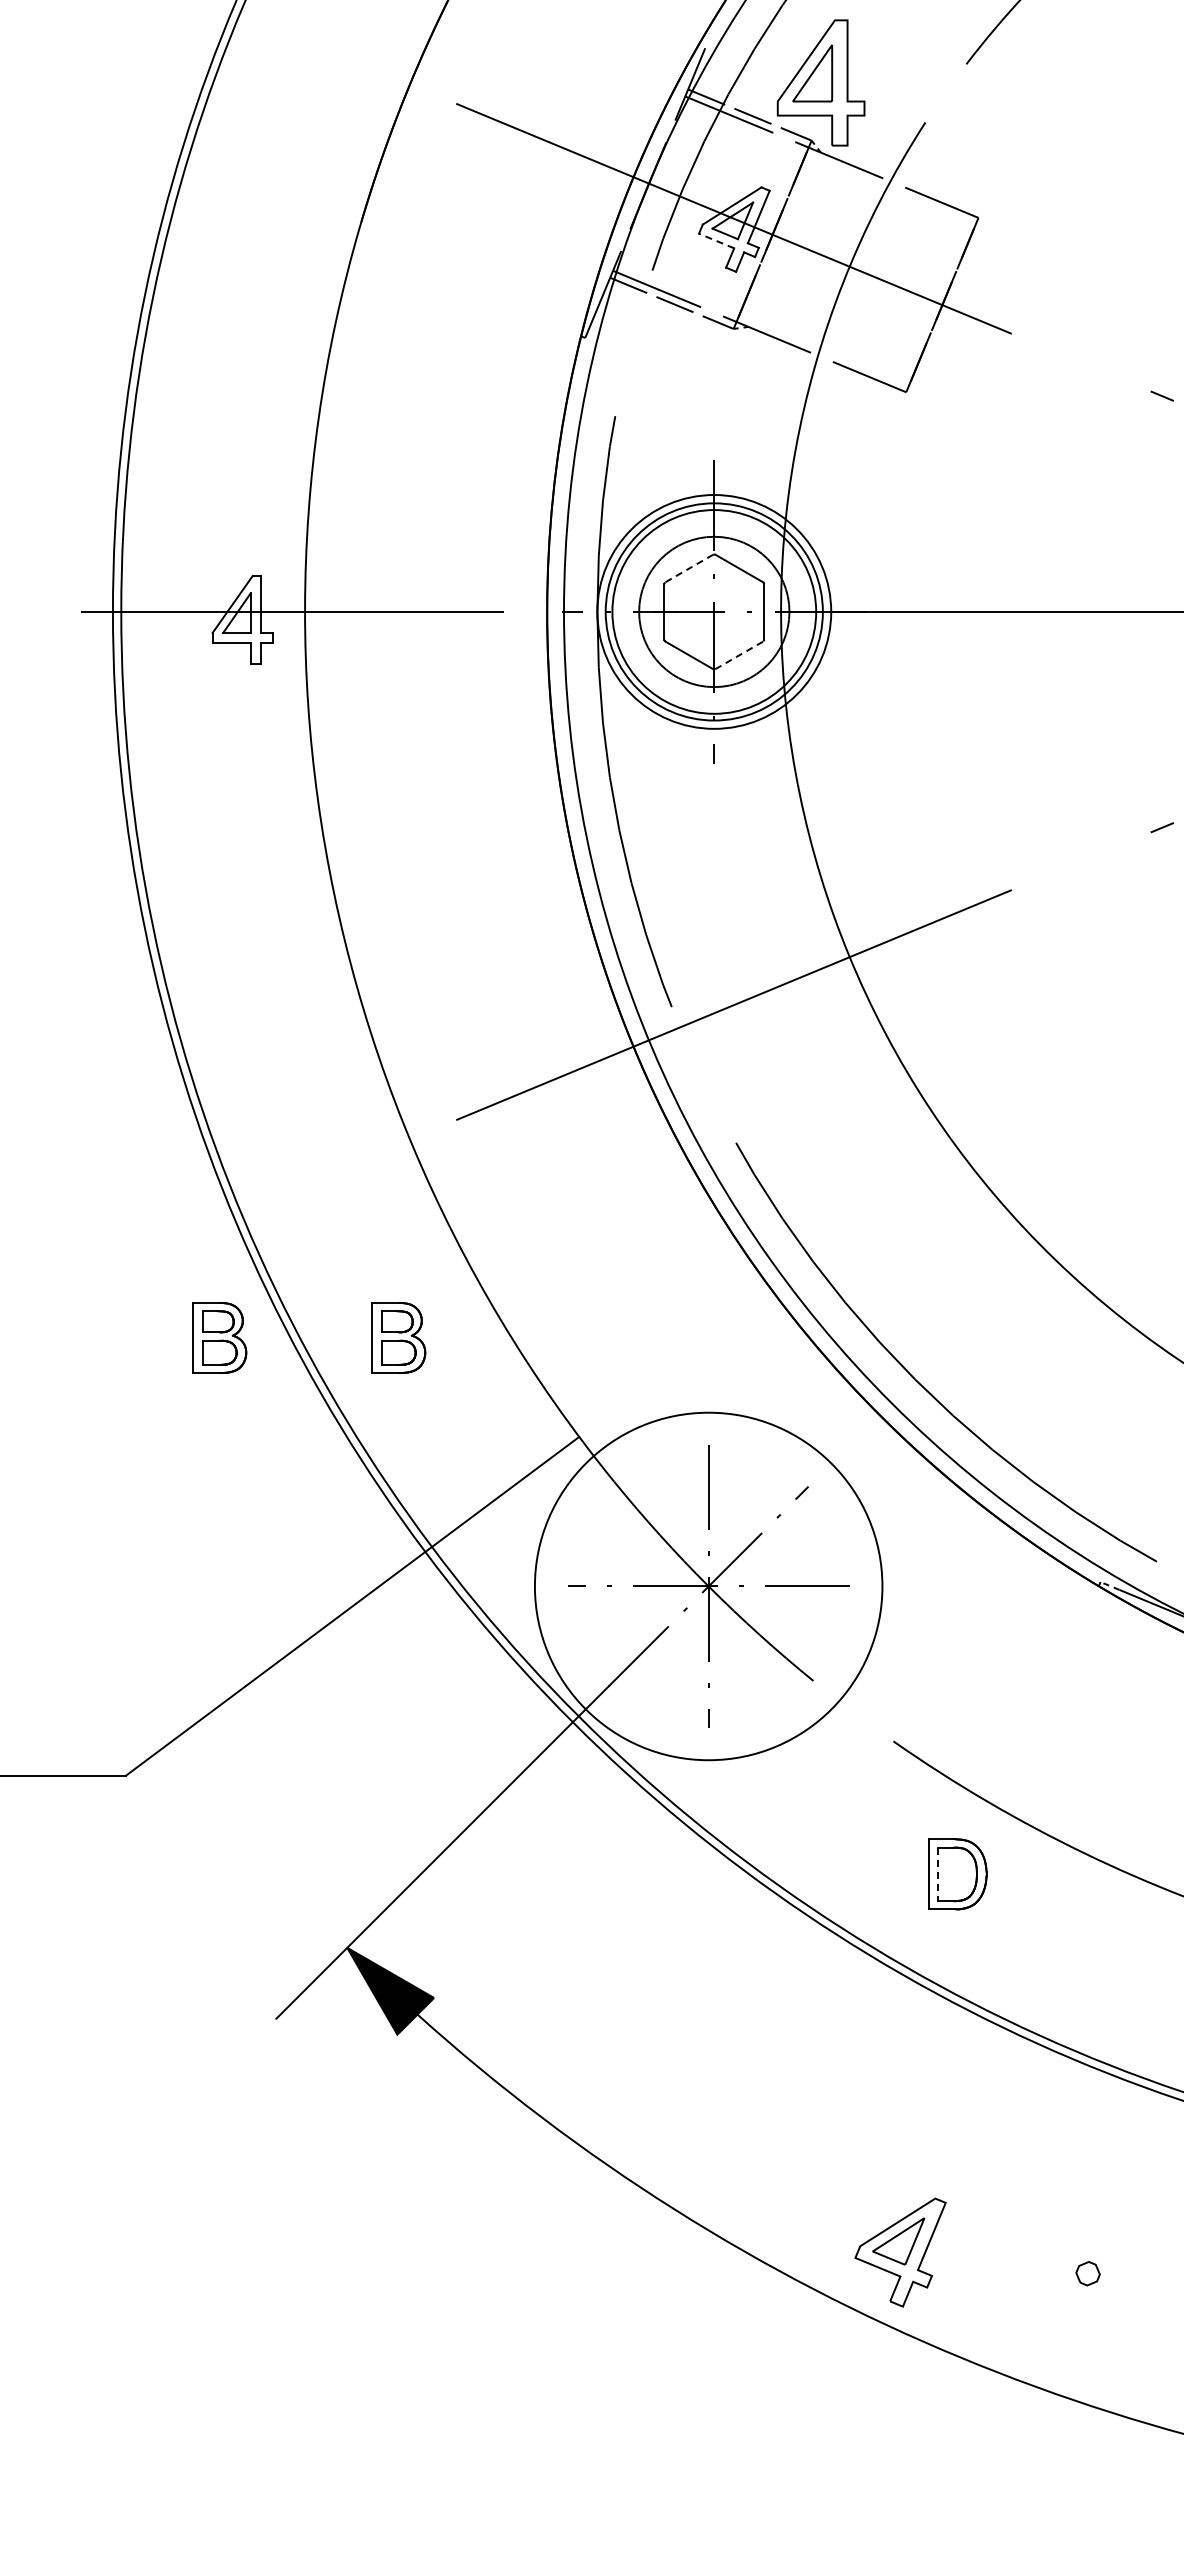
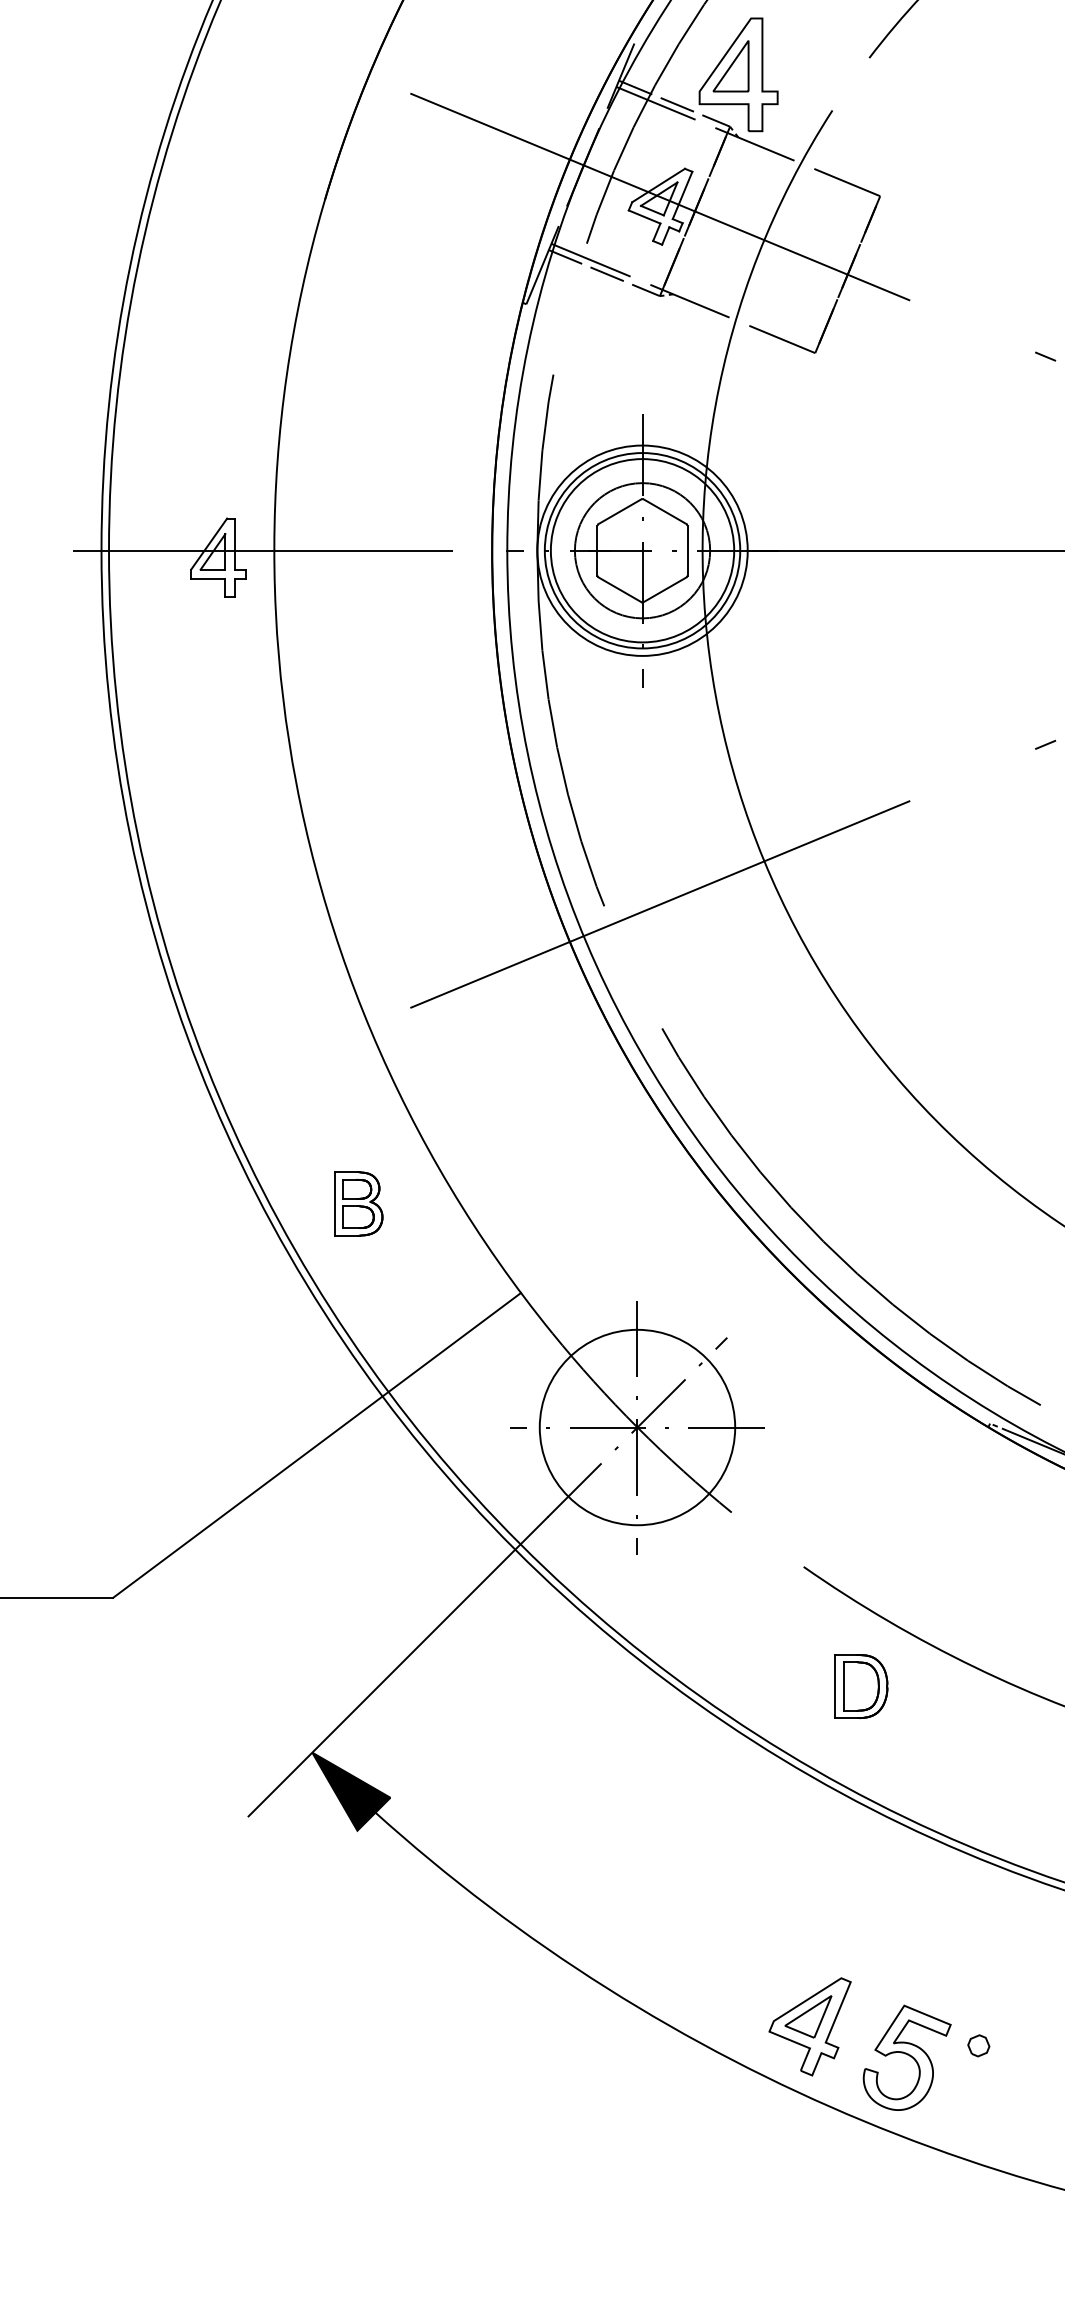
line: (716, 240) -> (644, 216), dashed -> solid
line: (689, 568) -> (620, 511), dashed -> solid
line: (739, 655) -> (665, 589), dashed -> solid
part: (219, 1337) -> (197, 1203), removed
circle: (708, 1586) -> (637, 1427), size x0.62
line: (937, 1874) -> (843, 1686), dashed -> solid
part: (1008, 2286) -> (907, 2057), added

